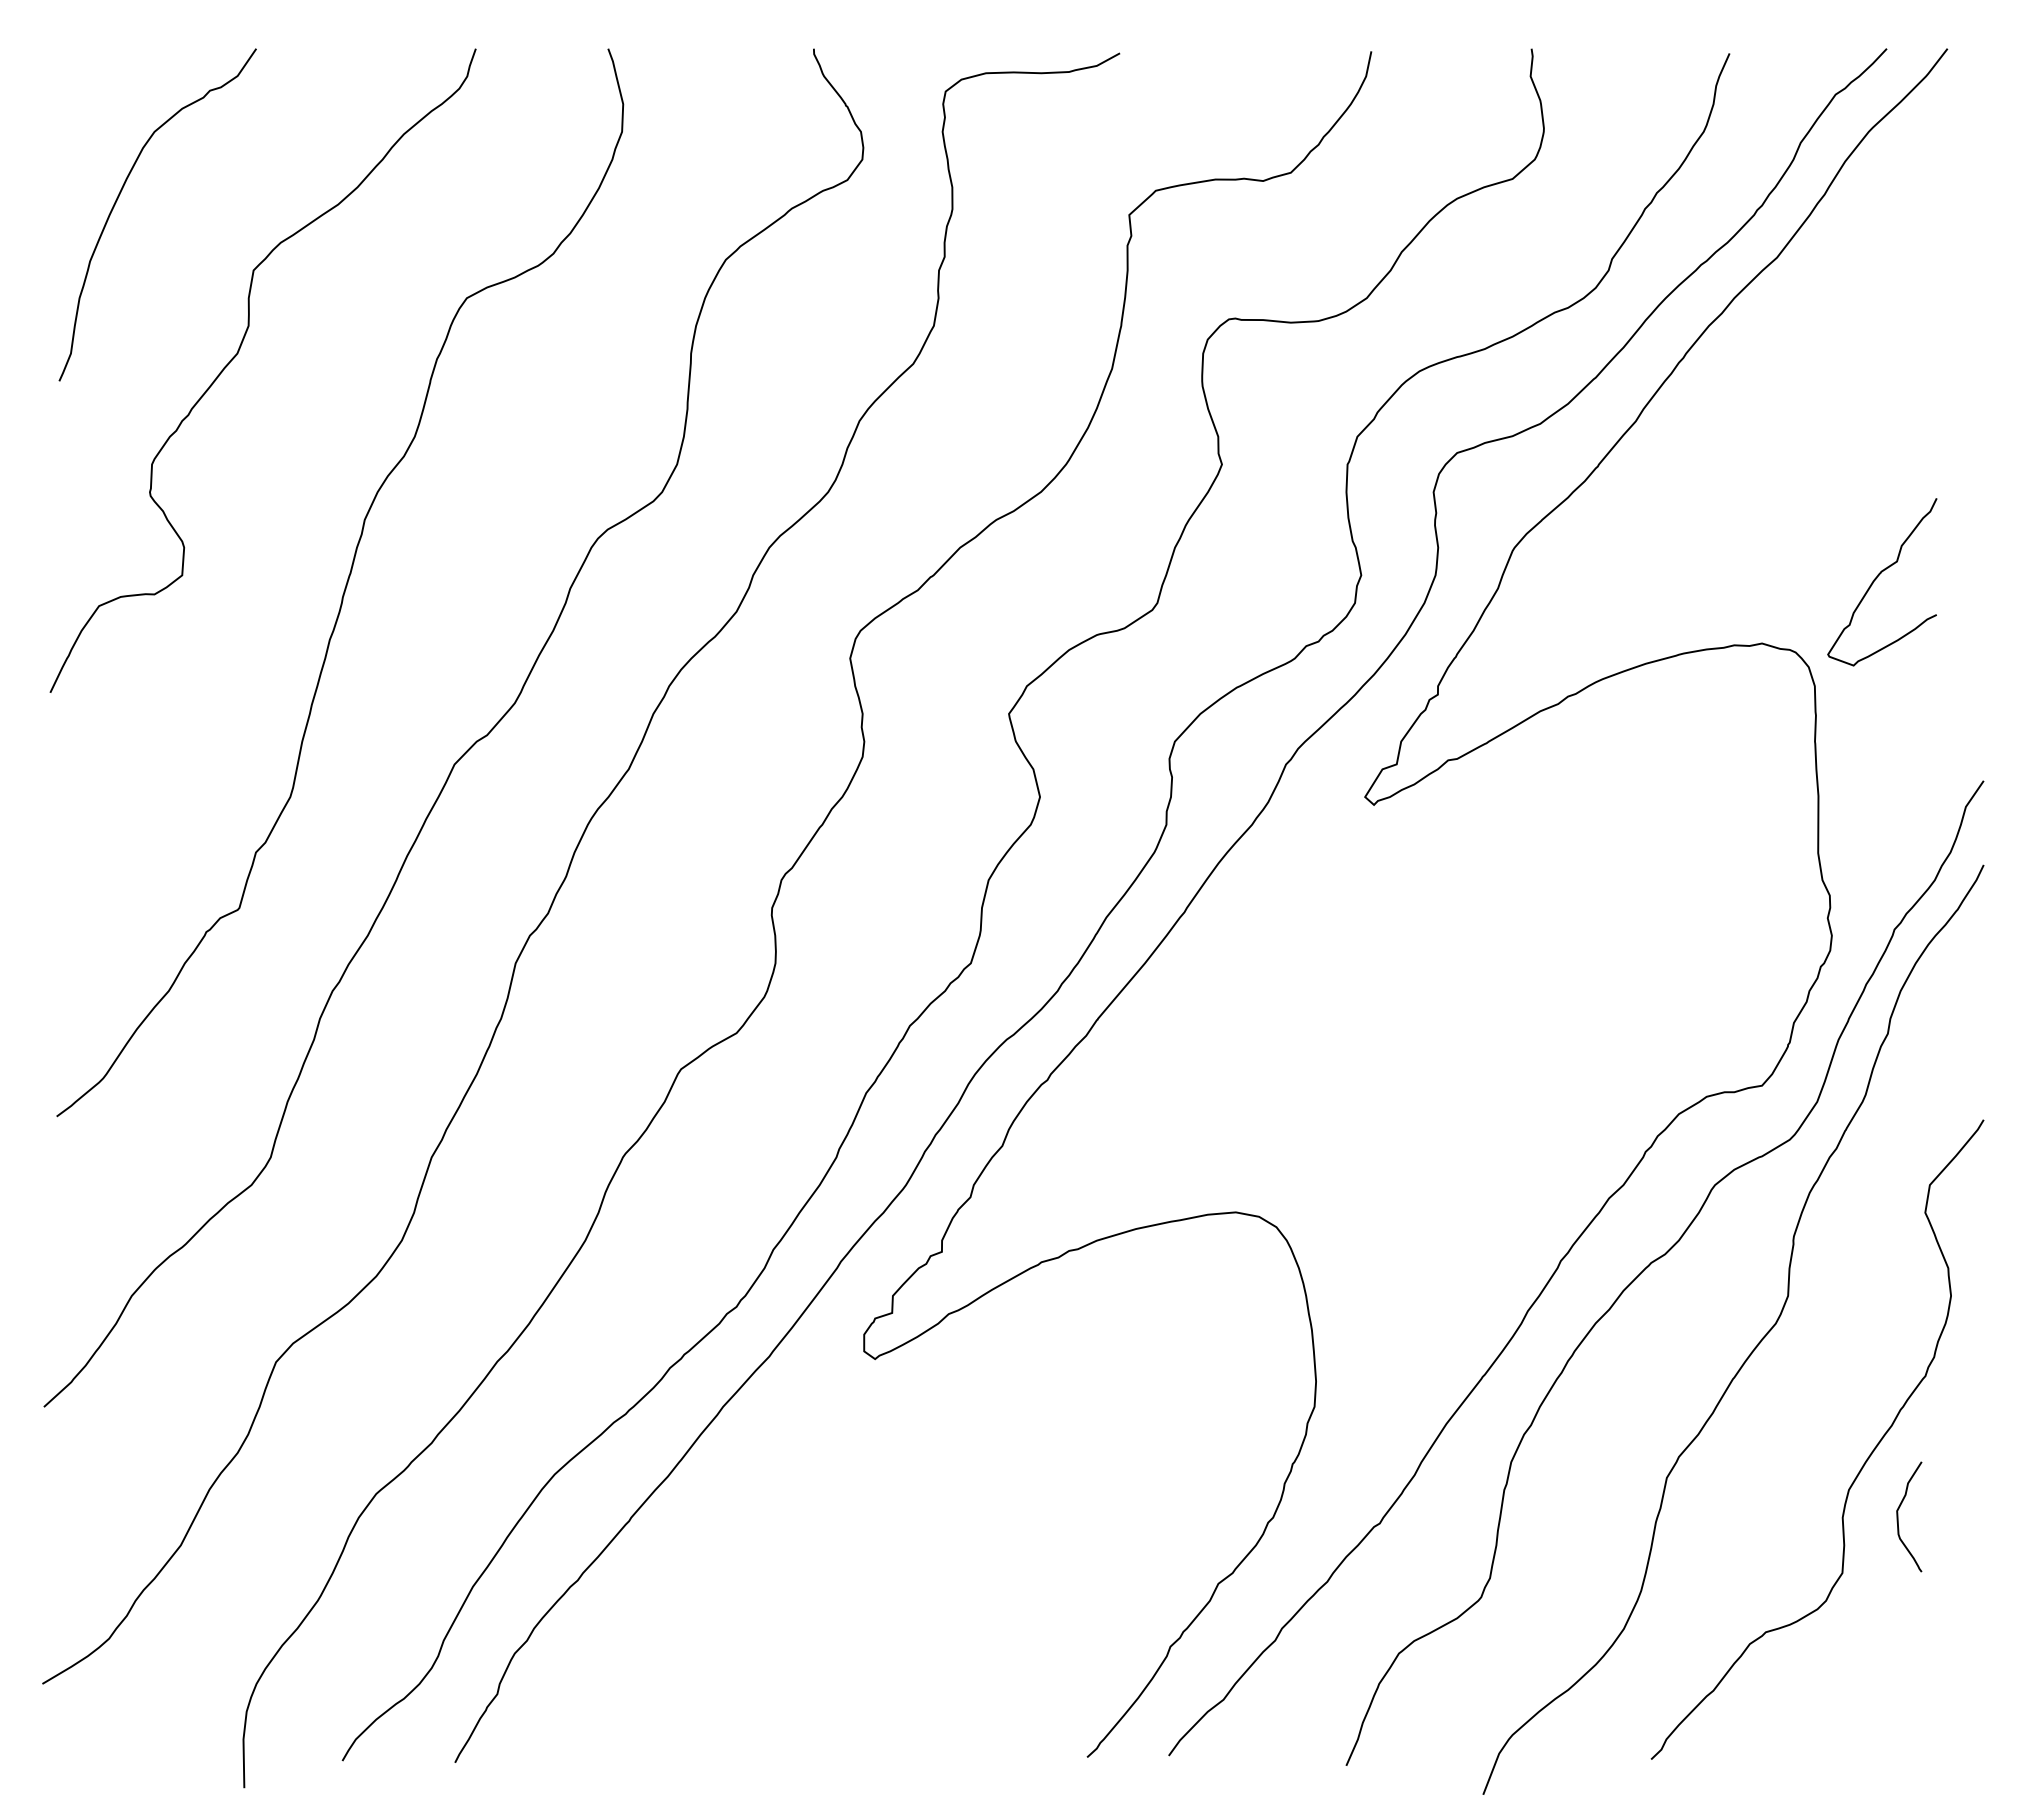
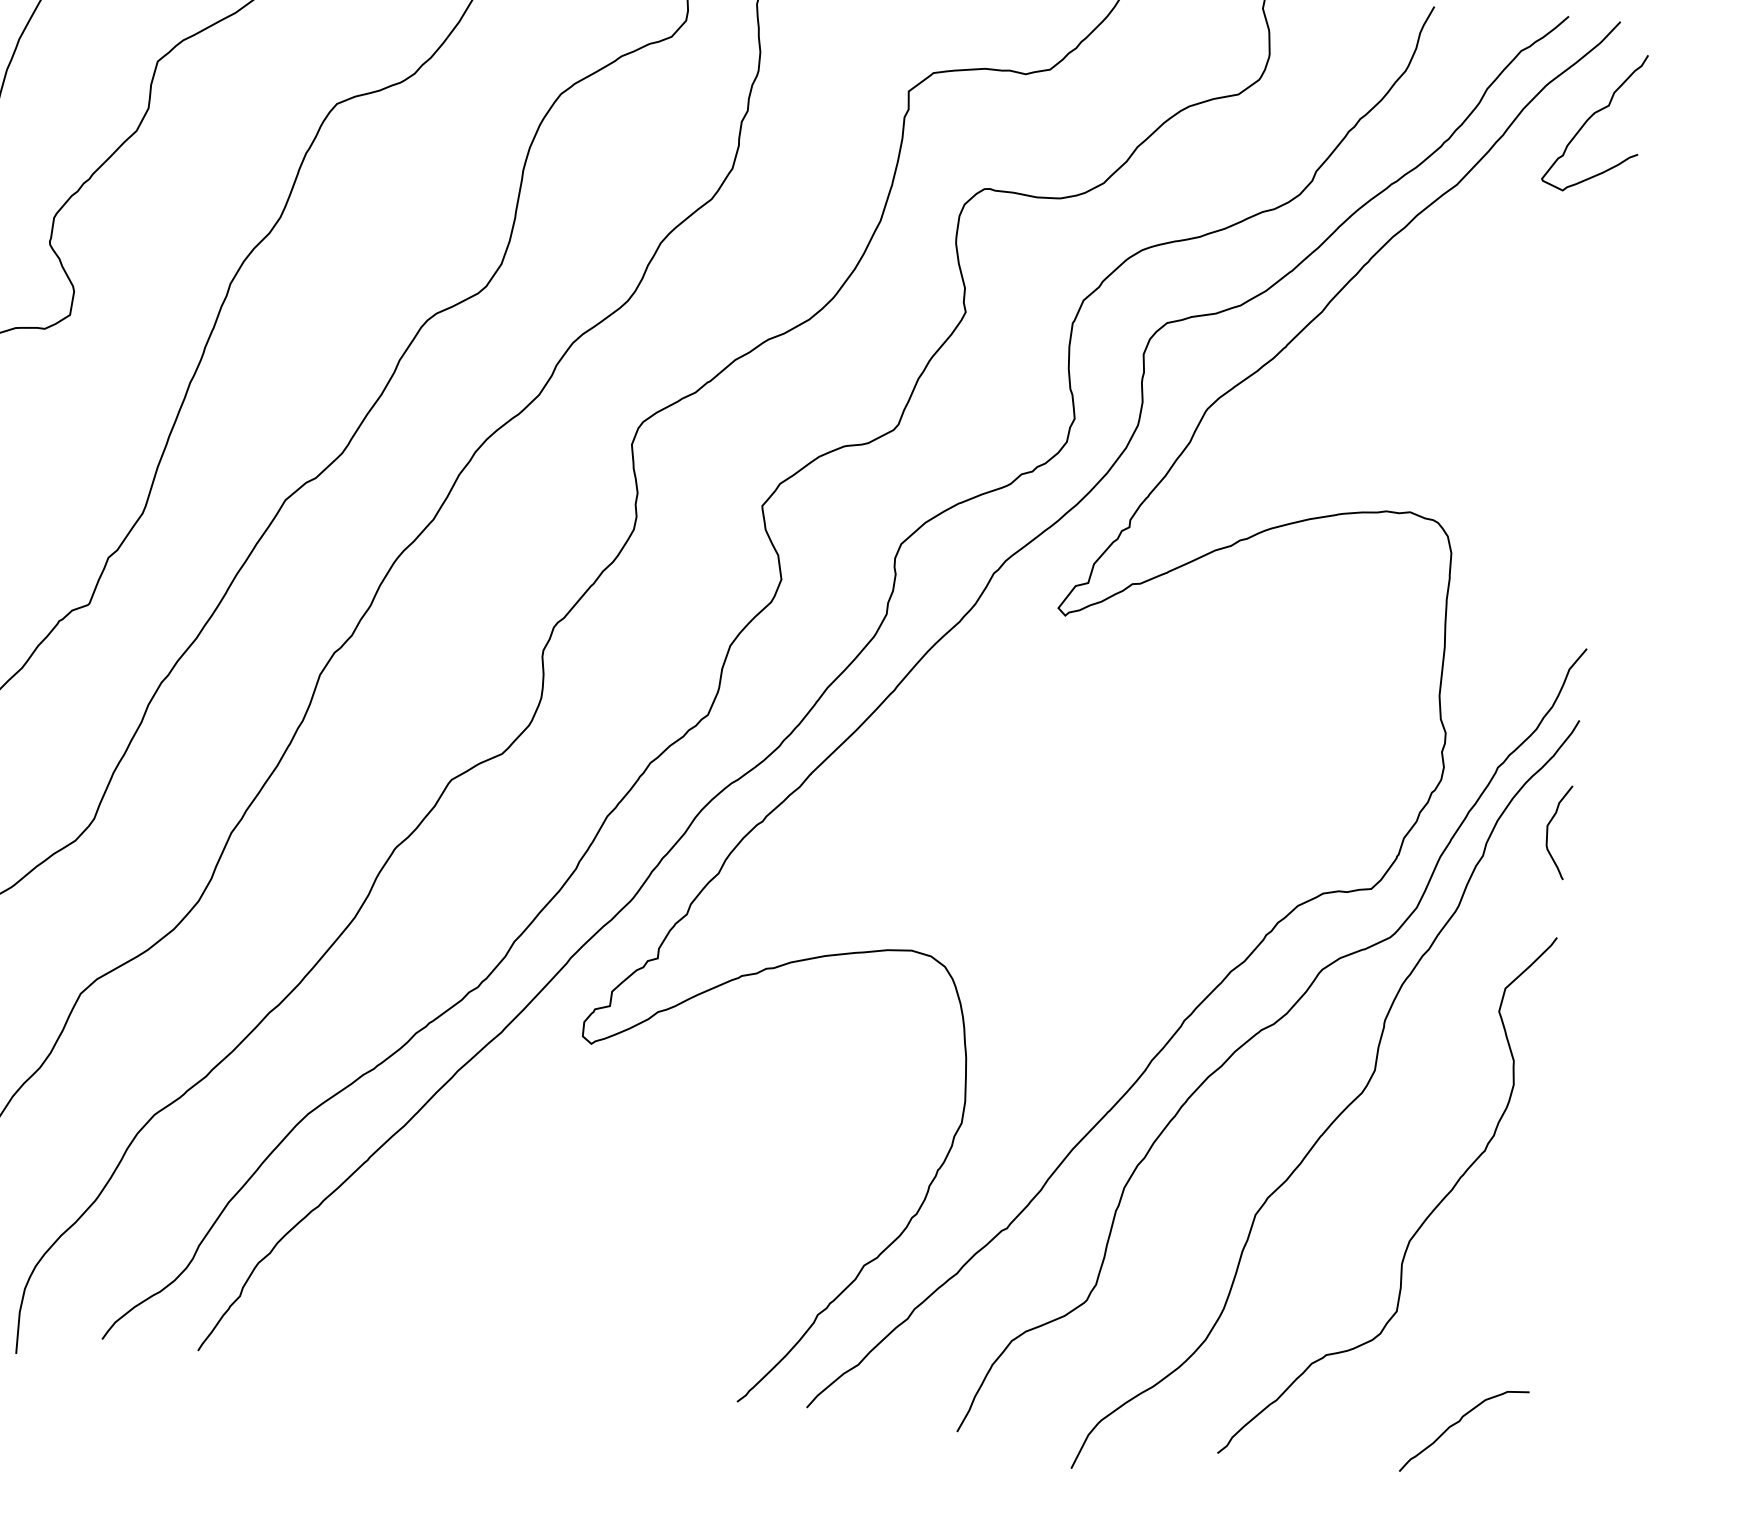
curve: (1877, 578) -> (1590, 118), moved
curve: (1898, 1516) -> (1548, 830), moved
curve: (1928, 1694) -> (1459, 1422), added

